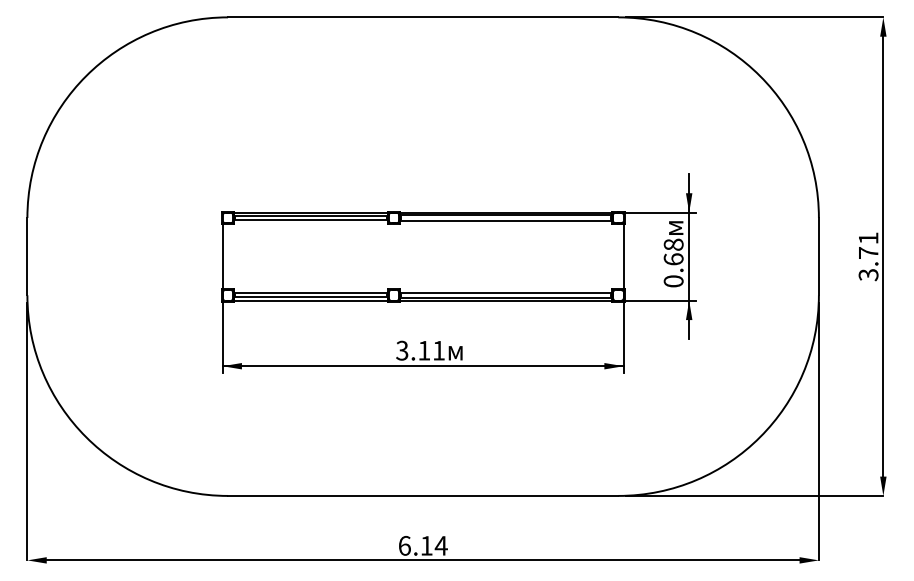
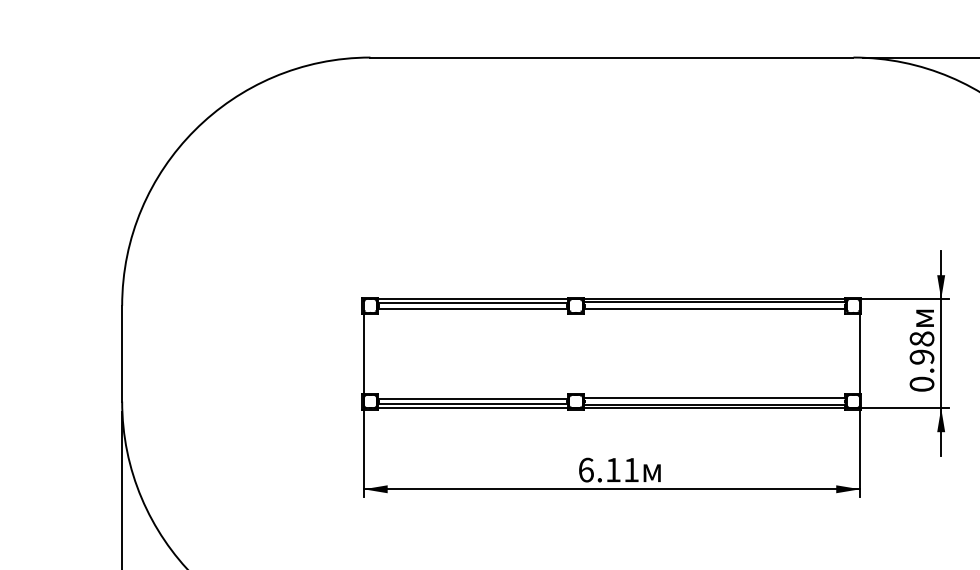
text: (673, 259) -> (921, 357), 0.68 -> 0.98
text: (402, 350) -> (586, 469), 3.11 -> 6.11

